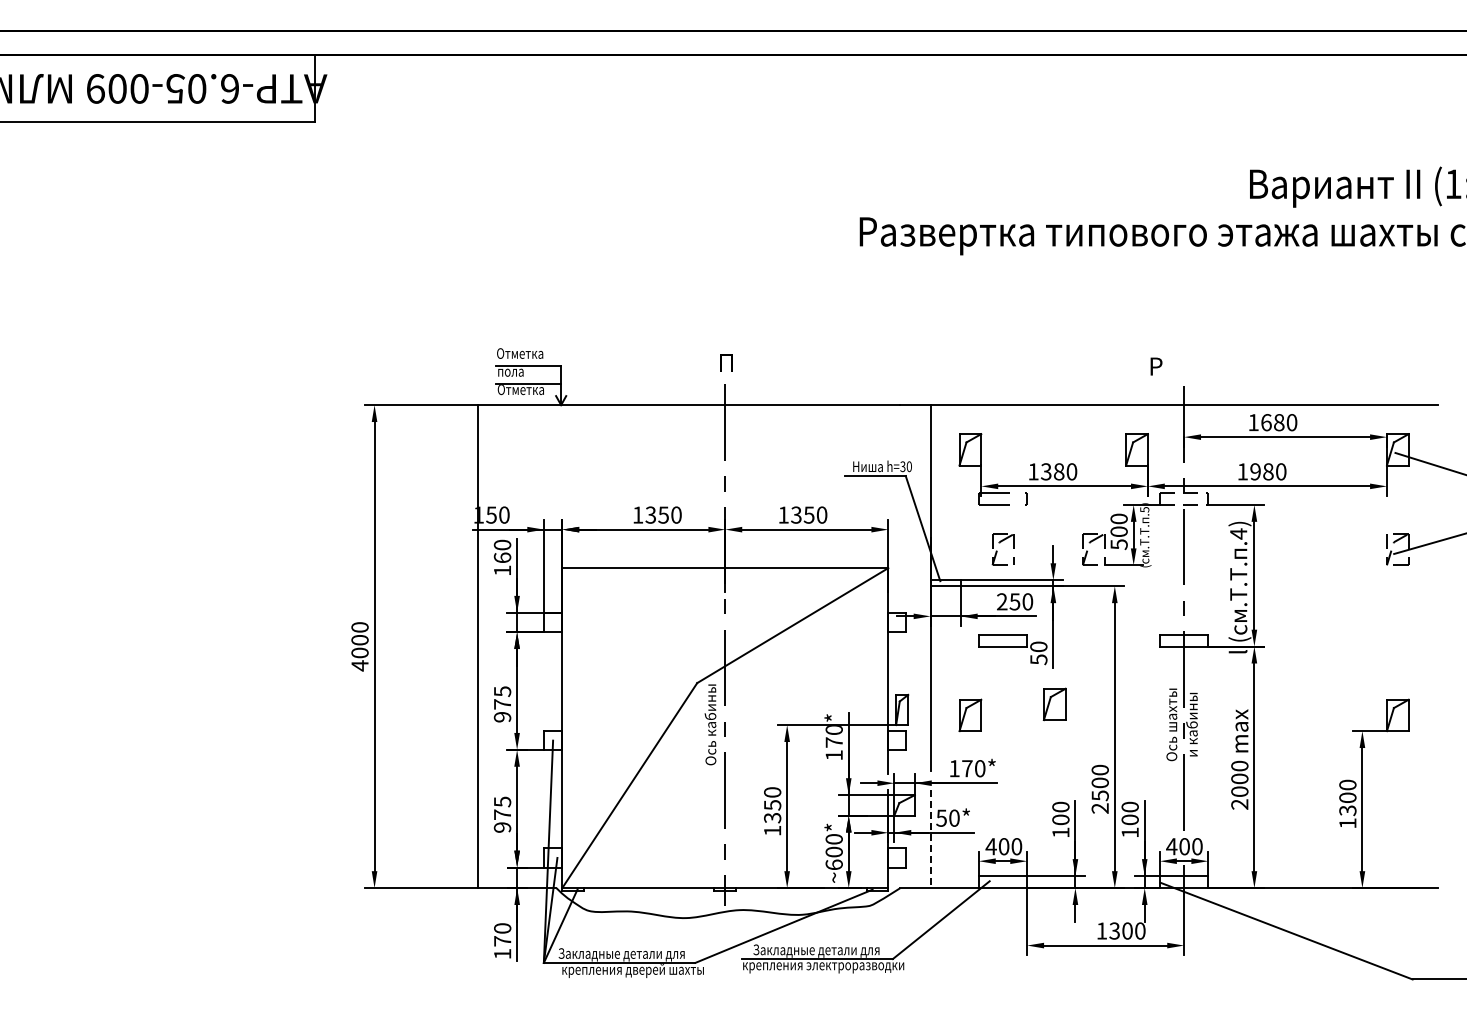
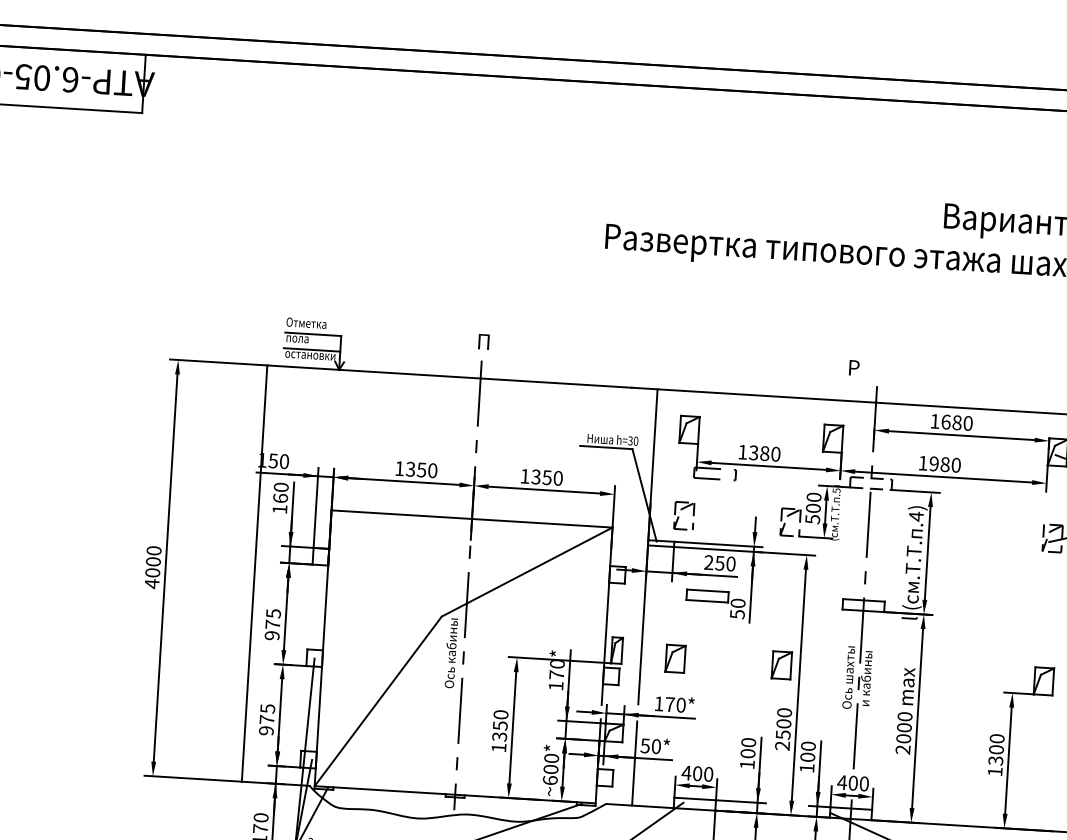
text: (526, 390) -> (310, 355), Отметка -> остановки
part: (1002, 549) -> (683, 515), moved
part: (1054, 704) -> (781, 665), moved
line: (930, 839) -> (634, 763), dashed -> solid

